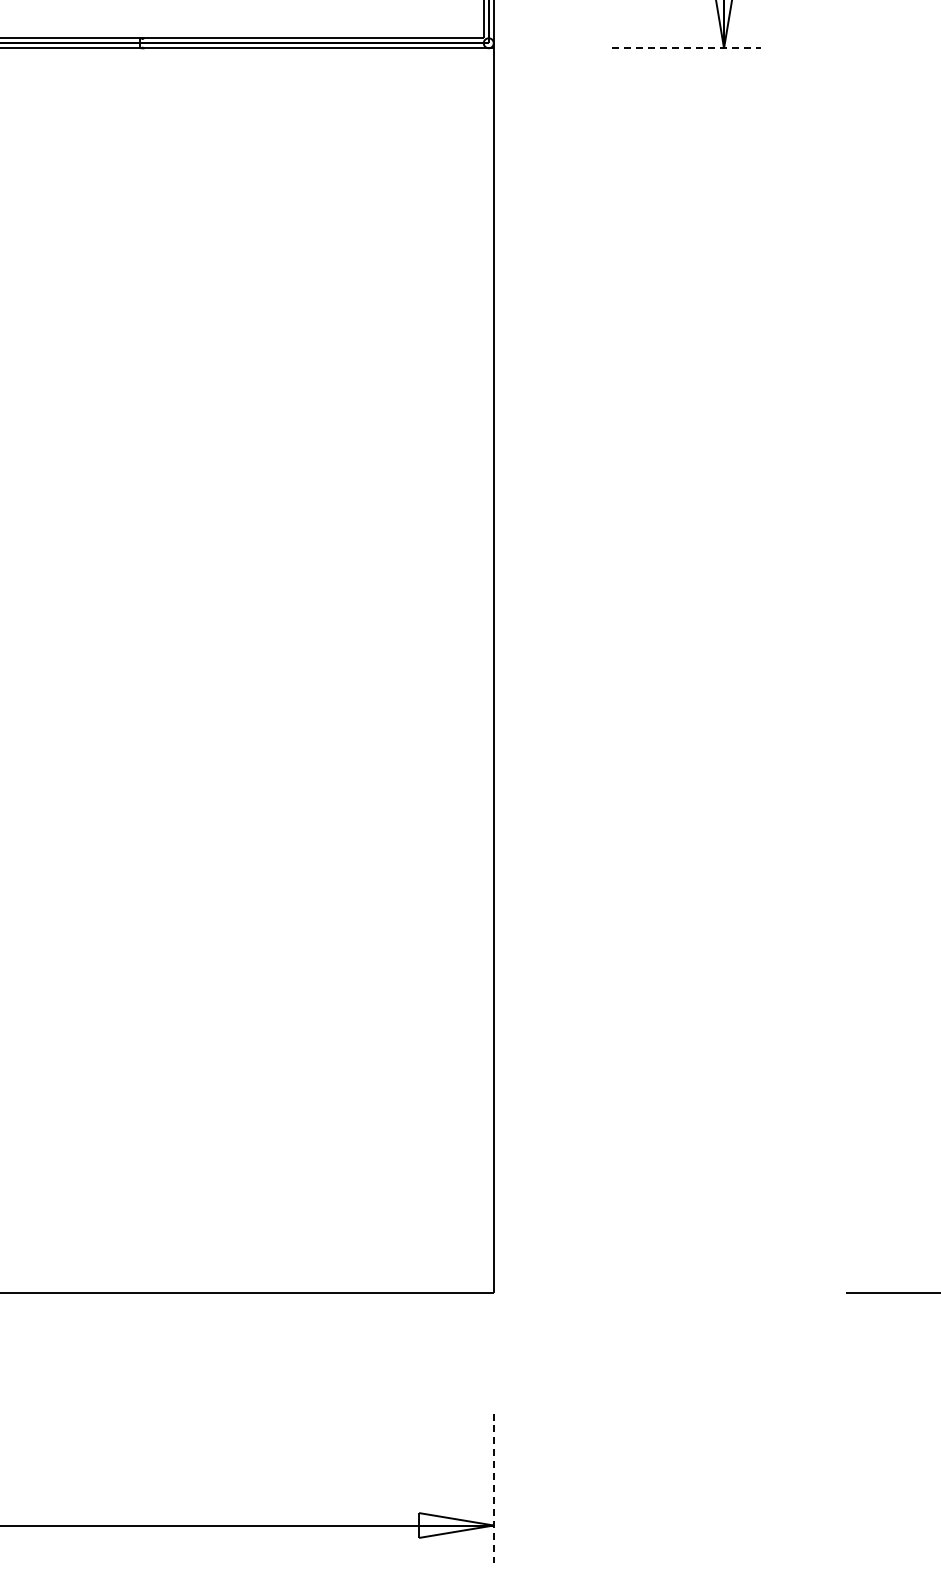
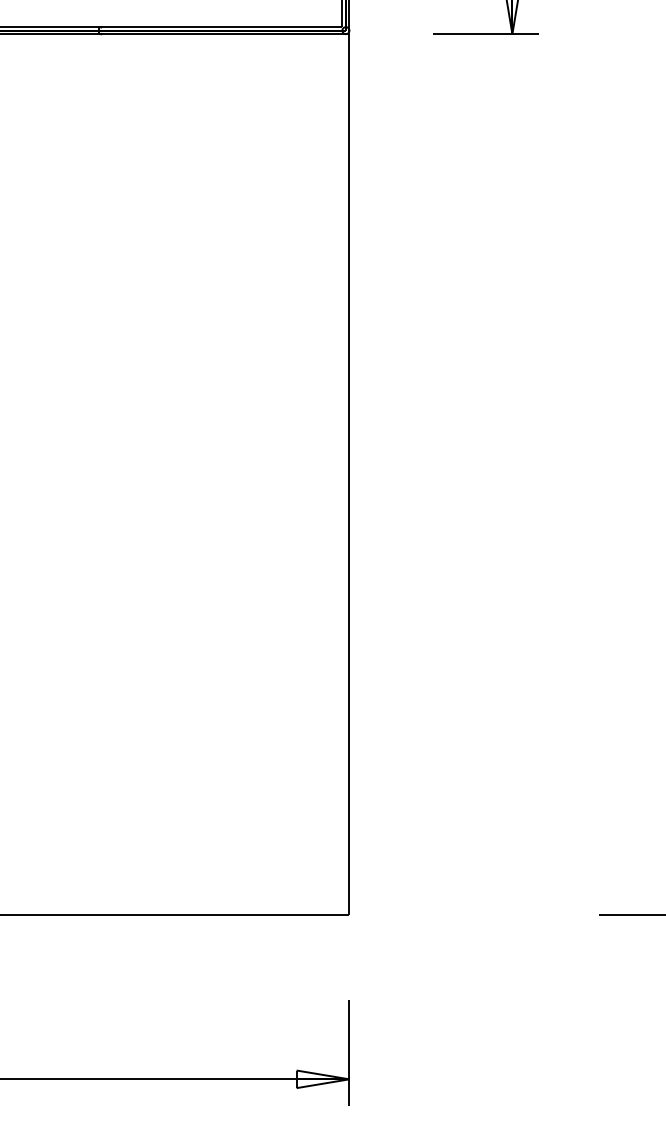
line: (686, 48) -> (485, 34), dashed -> solid
line: (493, 1488) -> (349, 1053), dashed -> solid

